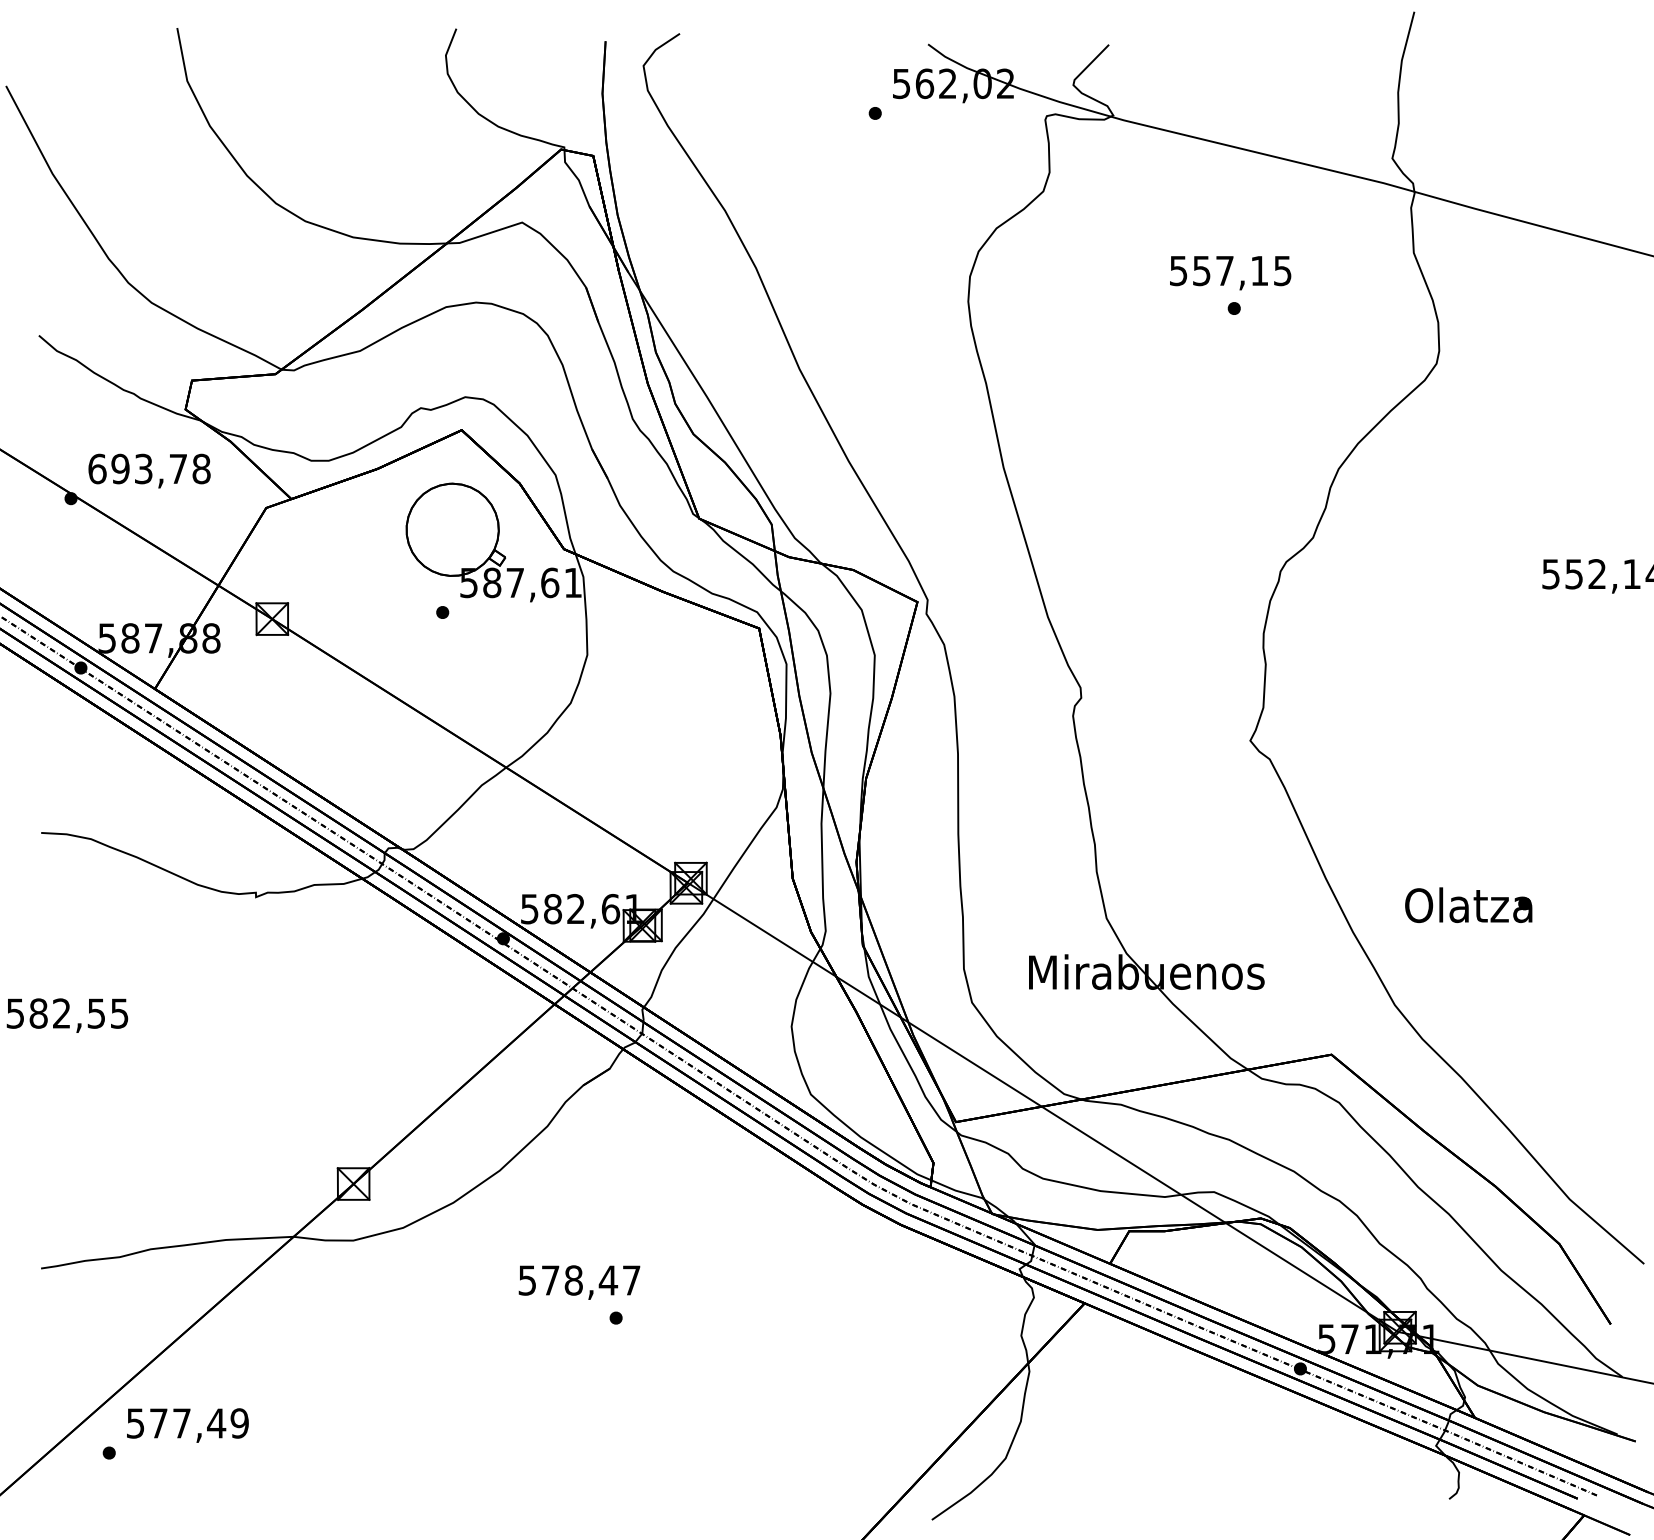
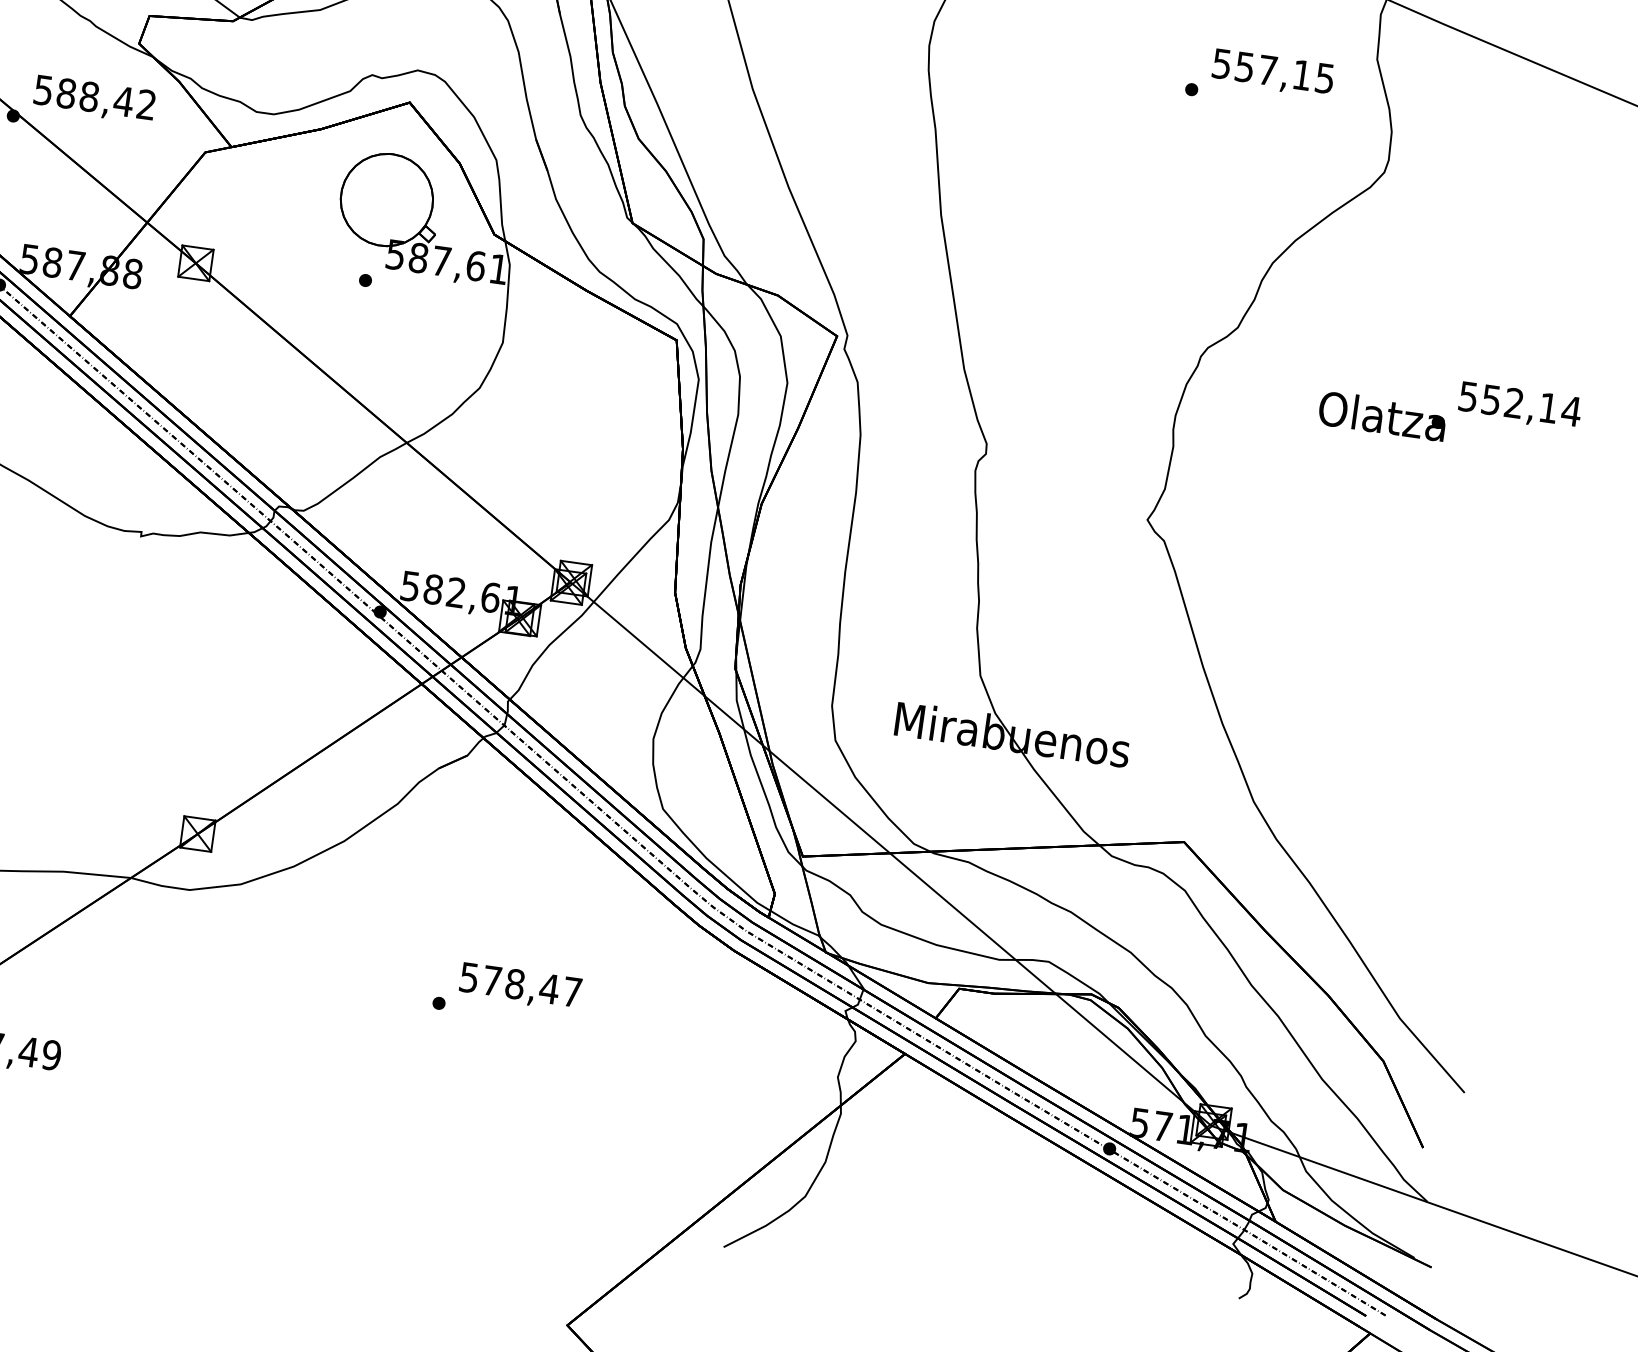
text: (1230, 273) -> (1272, 73), moved
text: (149, 468) -> (95, 97), 693,78 -> 588,42
text: (1468, 904) -> (1382, 415), moved
text: (579, 1282) -> (520, 986), moved

